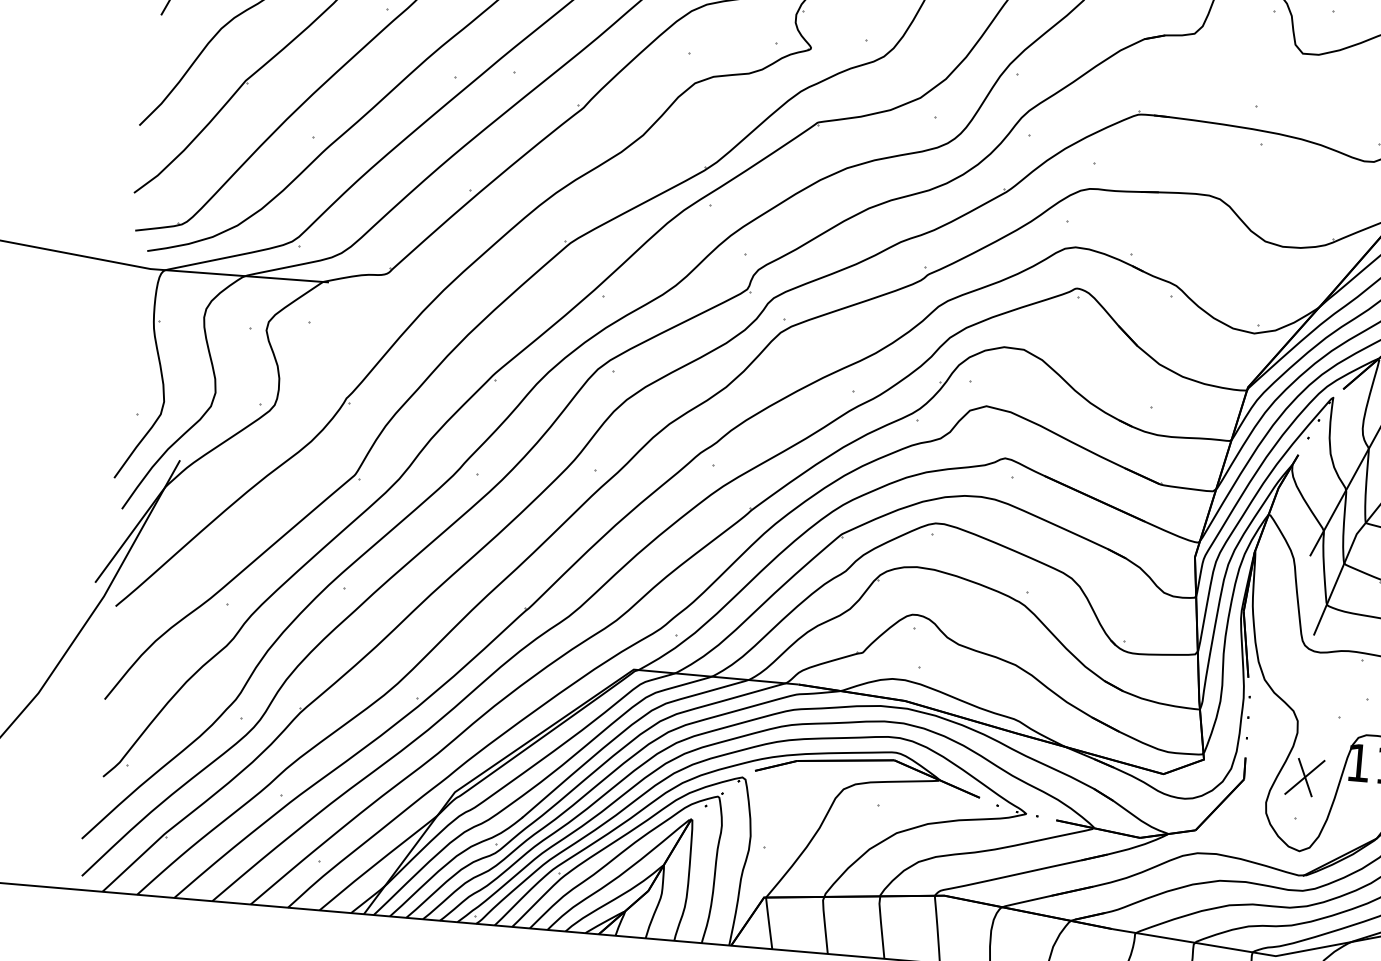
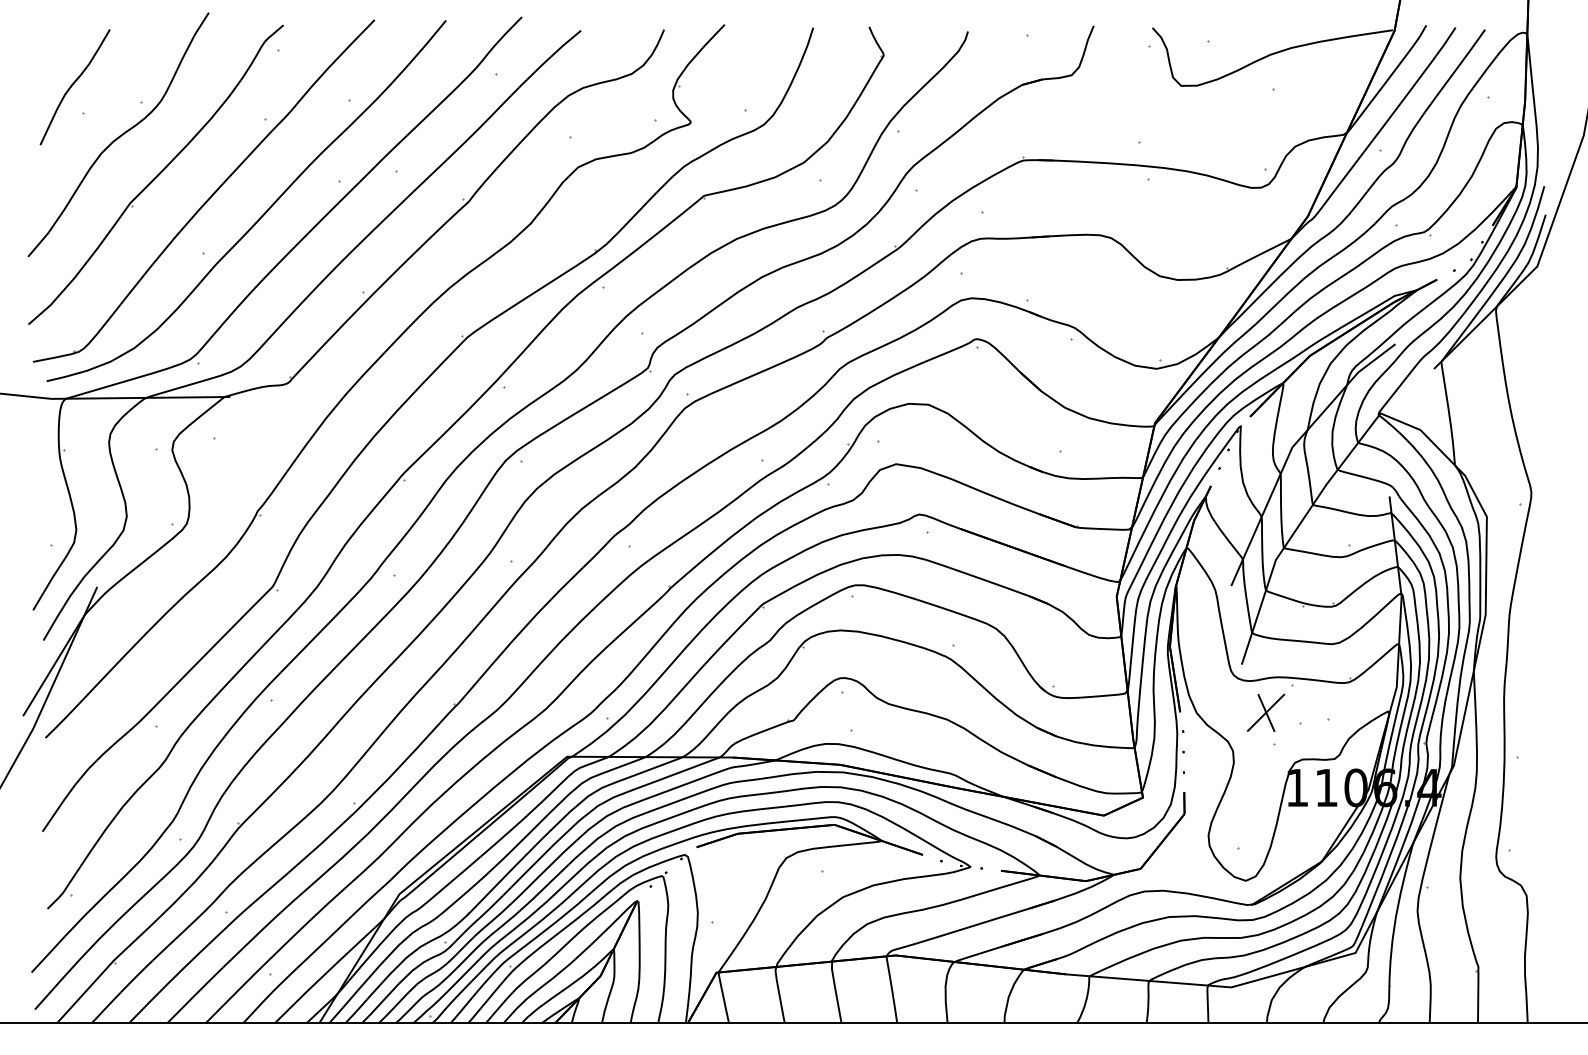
part: (1305, 777) -> (1266, 712), moved

